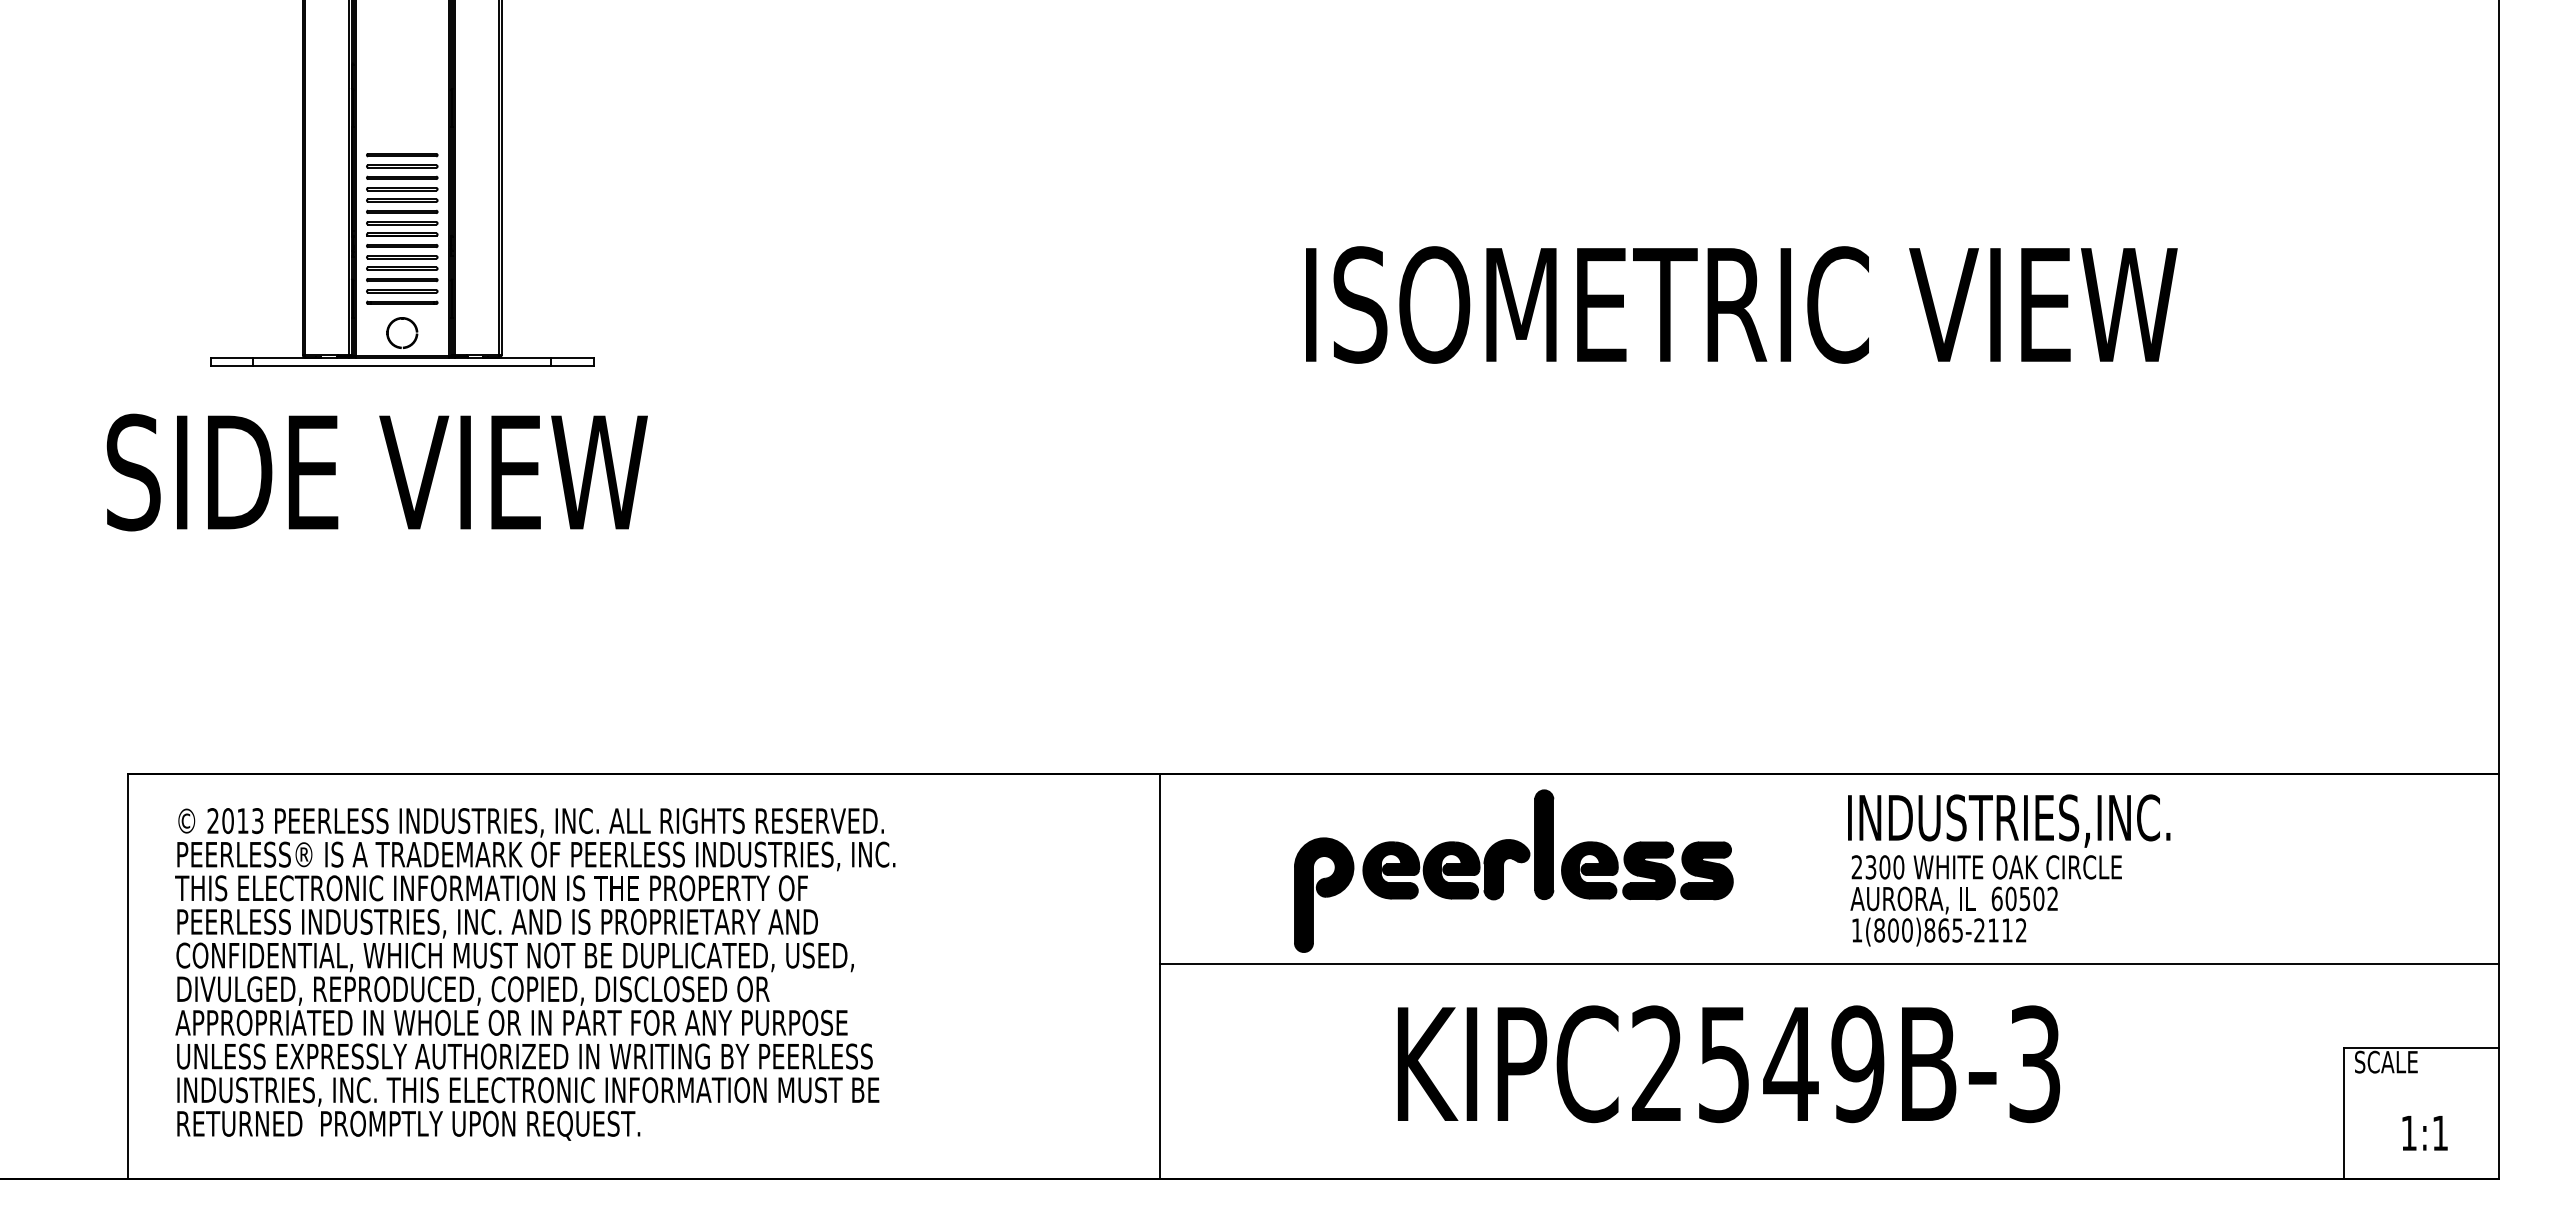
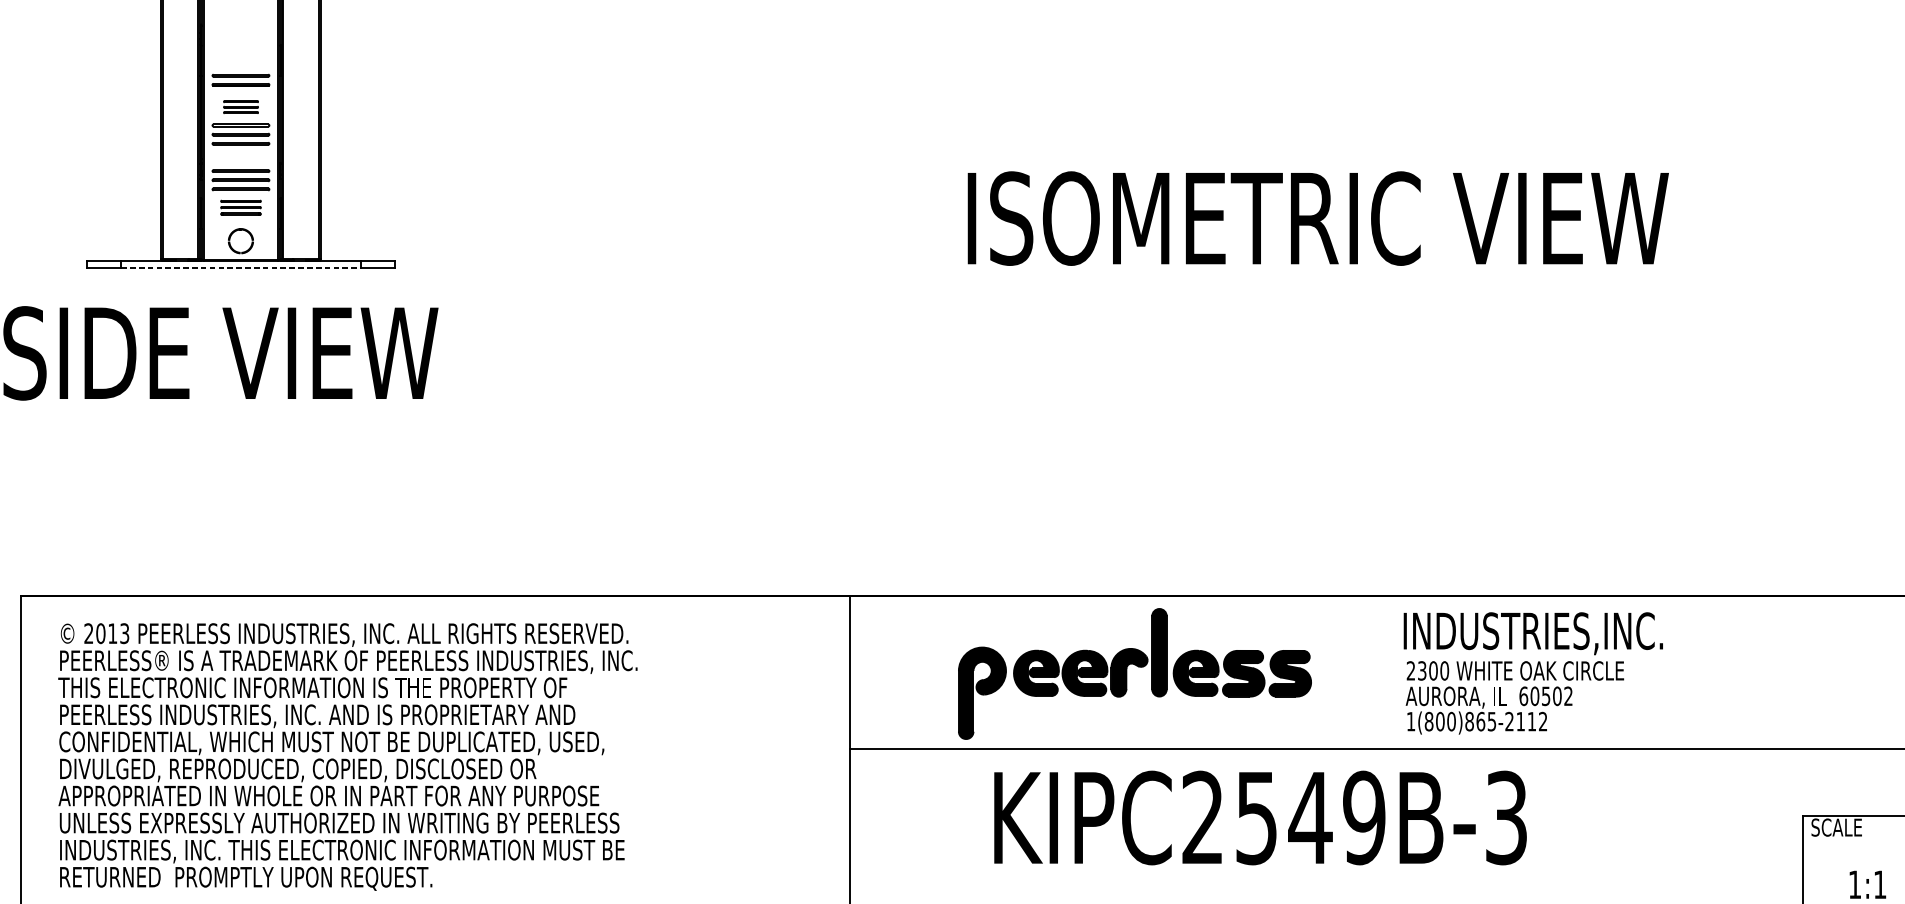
part: (402, 166) -> (241, 107), size x0.6
part: (402, 228) -> (241, 79), moved
part: (402, 291) -> (241, 207), size x0.7
line: (402, 365) -> (241, 267), solid -> dashed
text: (1729, 1064) -> (1260, 818), moved

